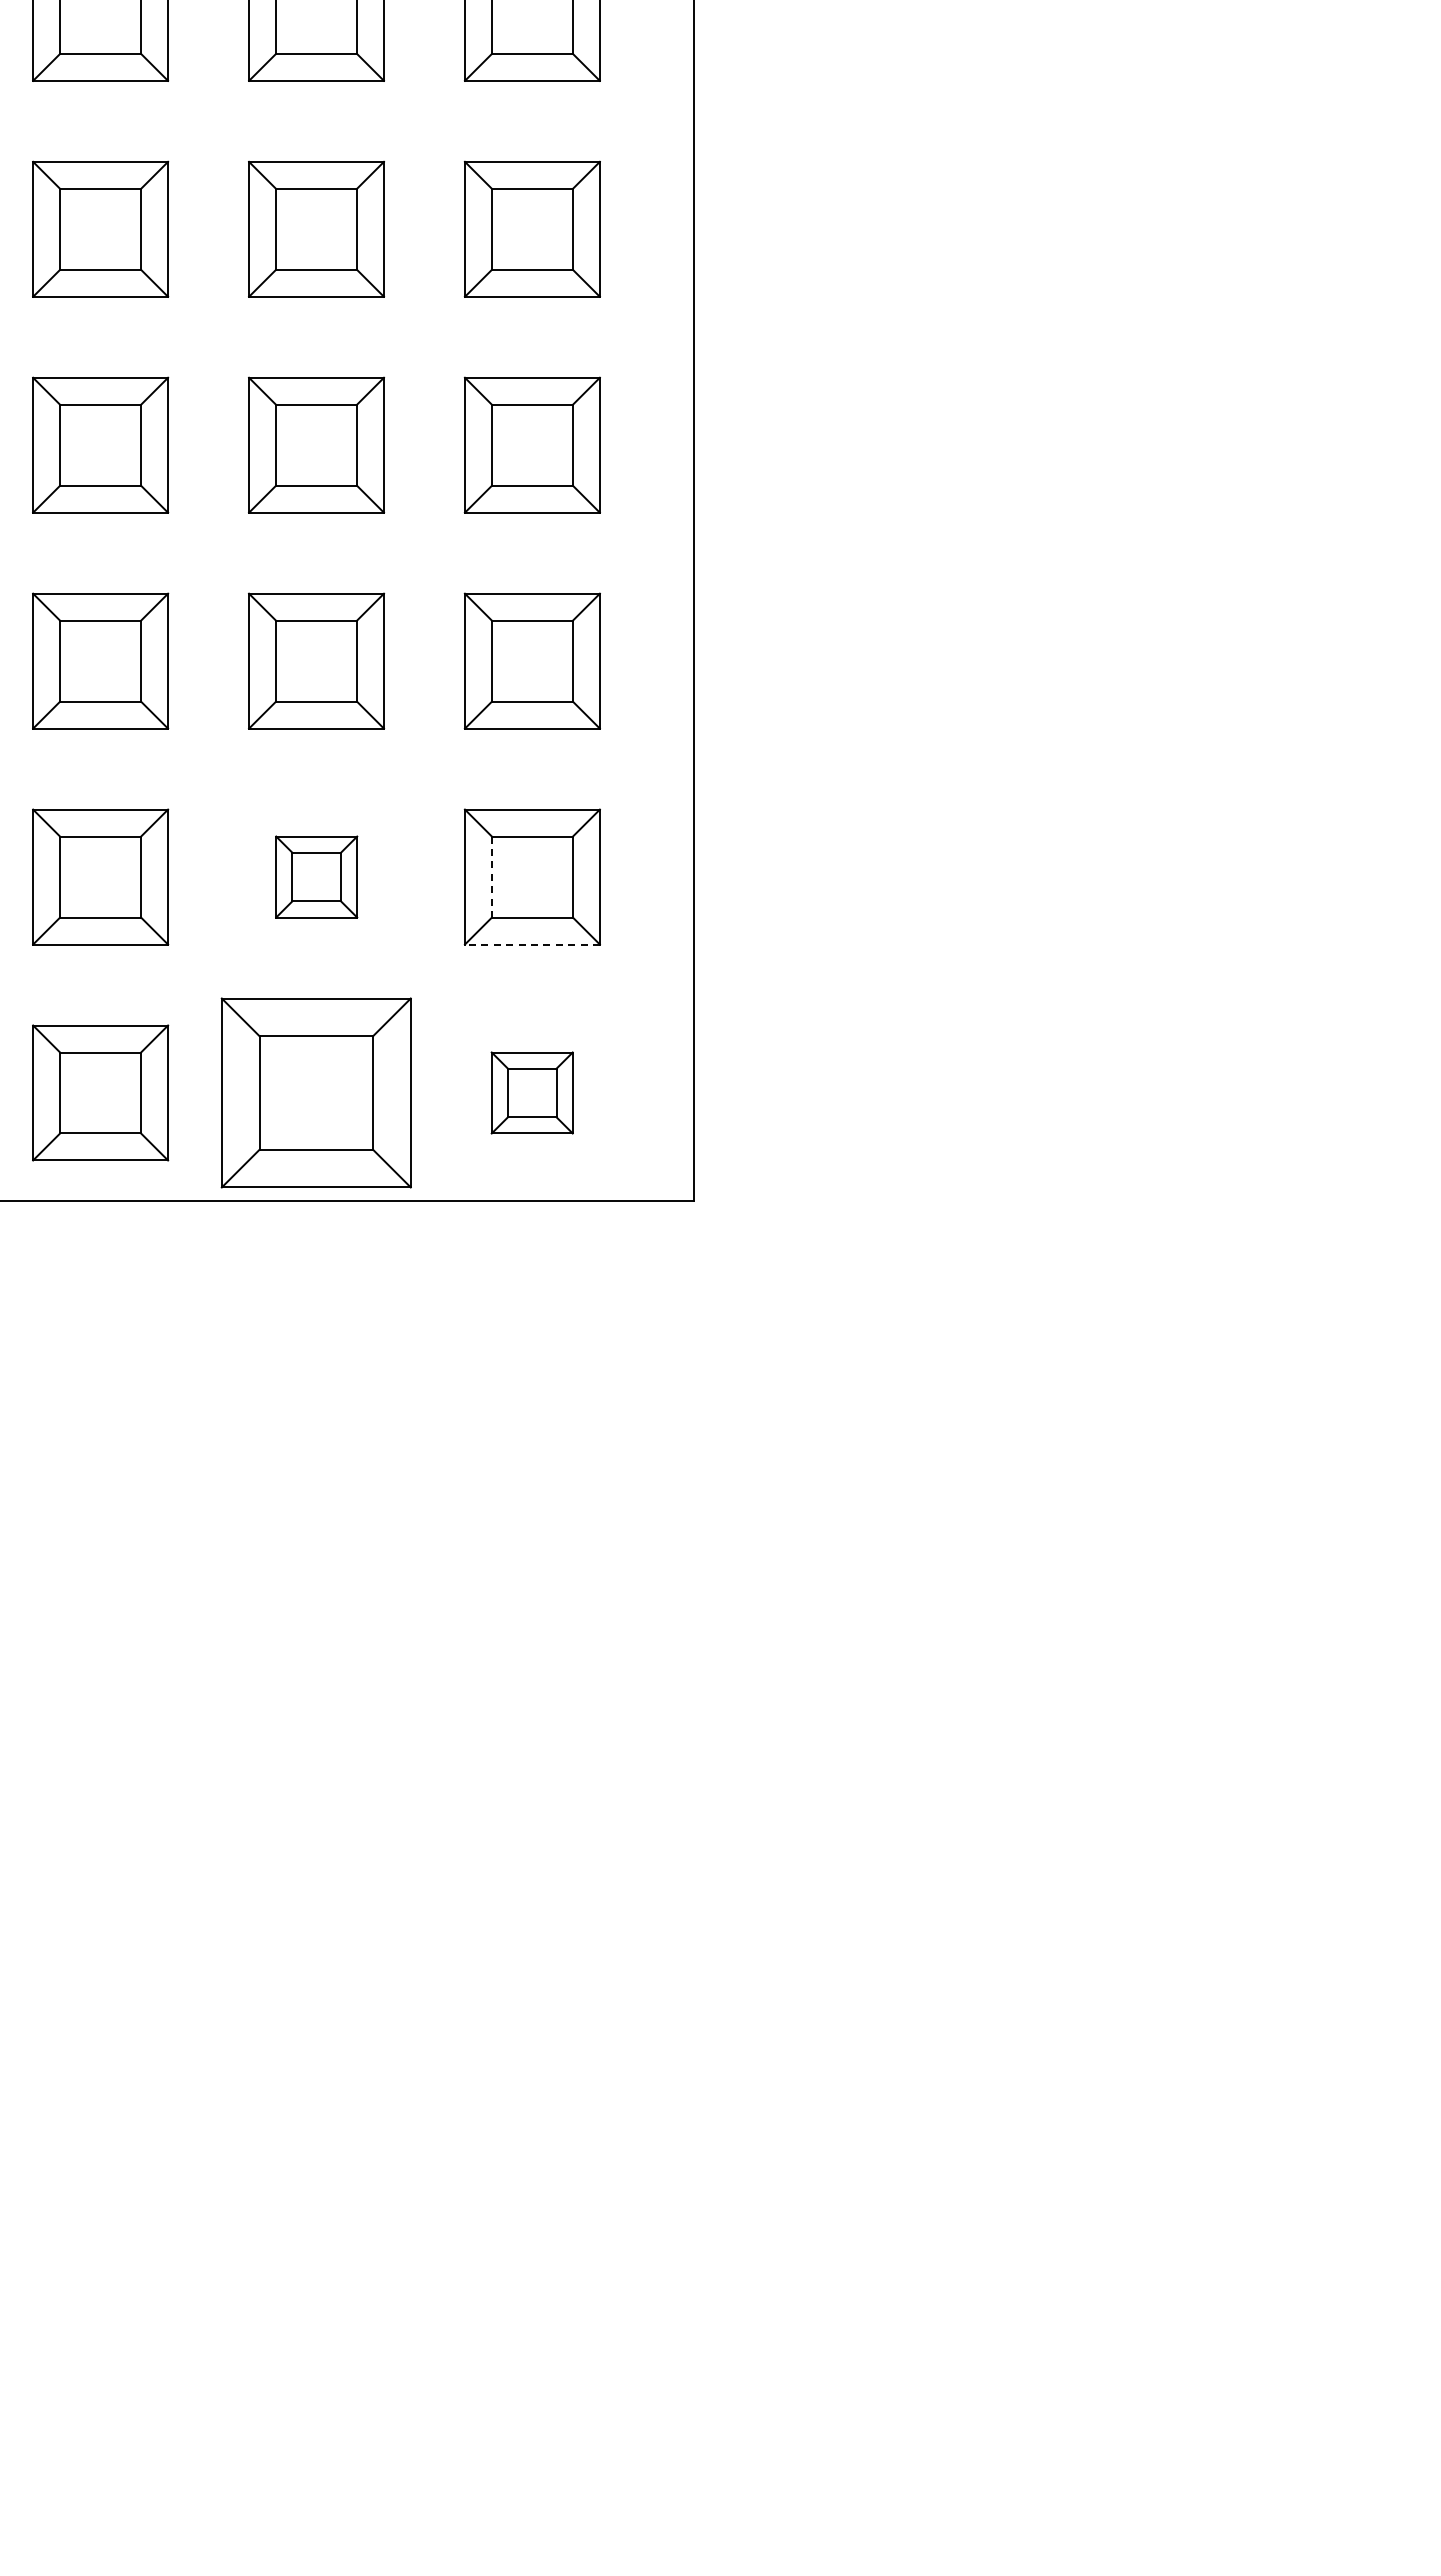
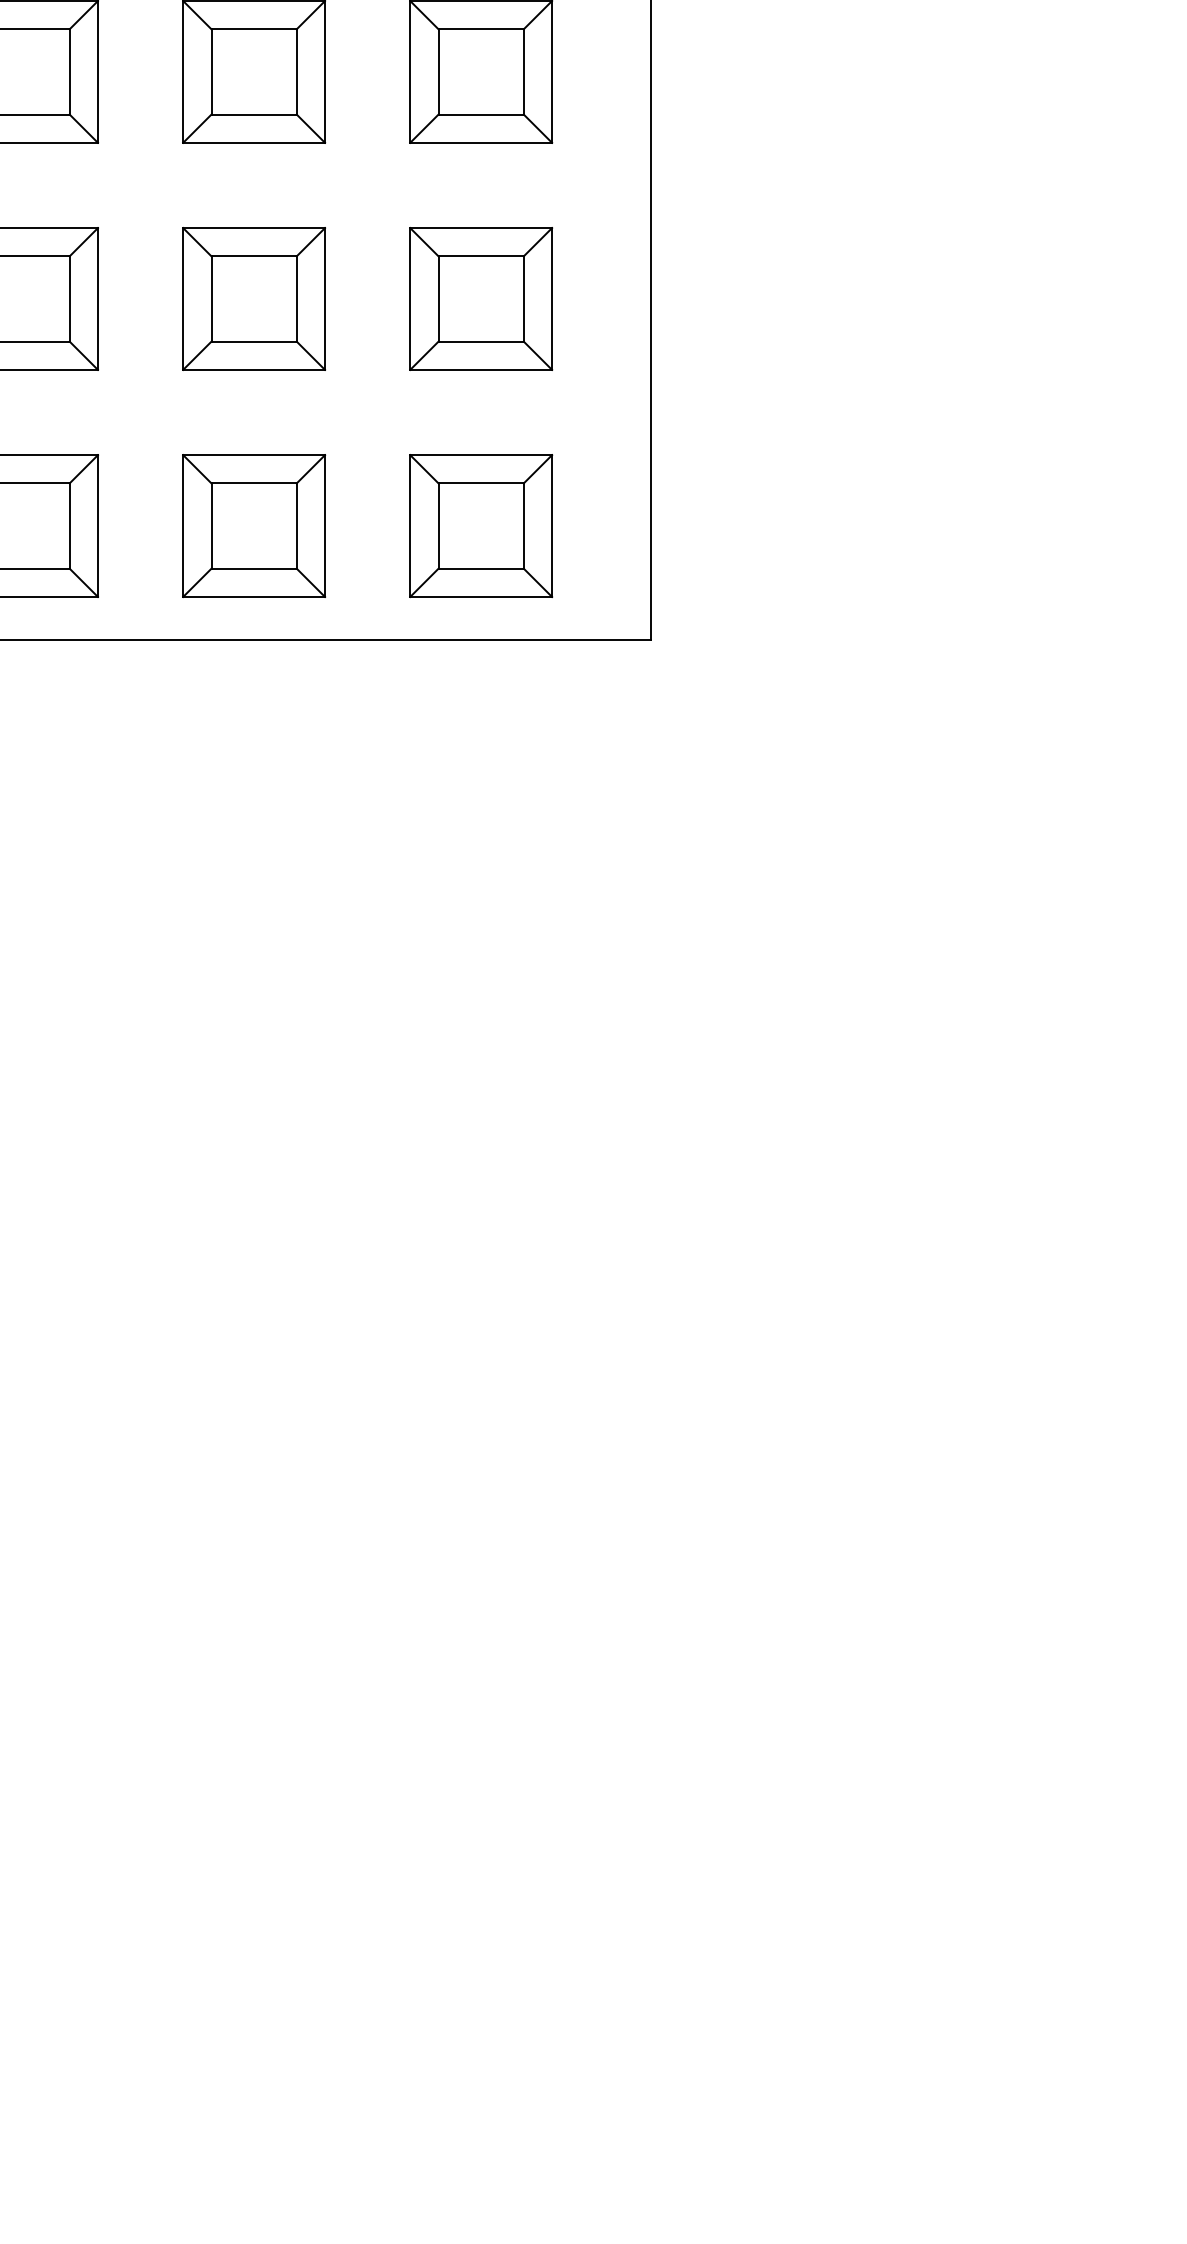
part: (316, 876) -> (254, 298), size x1.67
line: (491, 877) -> (438, 299), dashed -> solid
line: (531, 944) -> (480, 369), dashed -> solid
part: (316, 1092) -> (254, 525), size x0.71
part: (531, 1092) -> (480, 525), size x1.67

